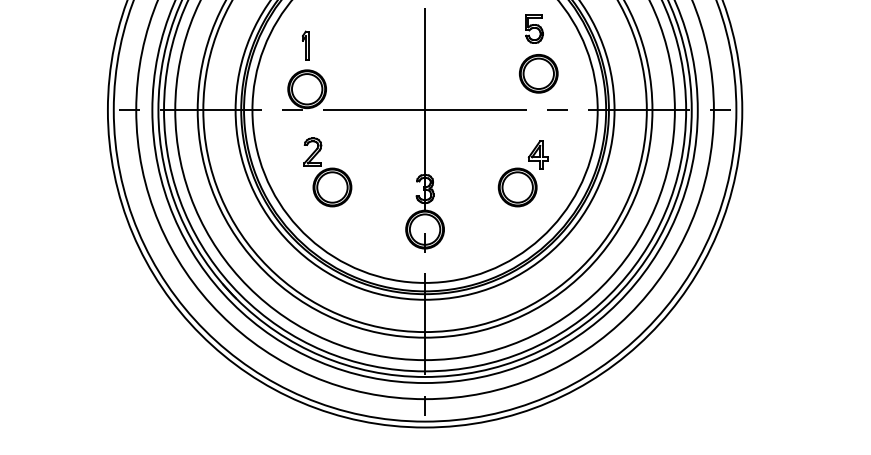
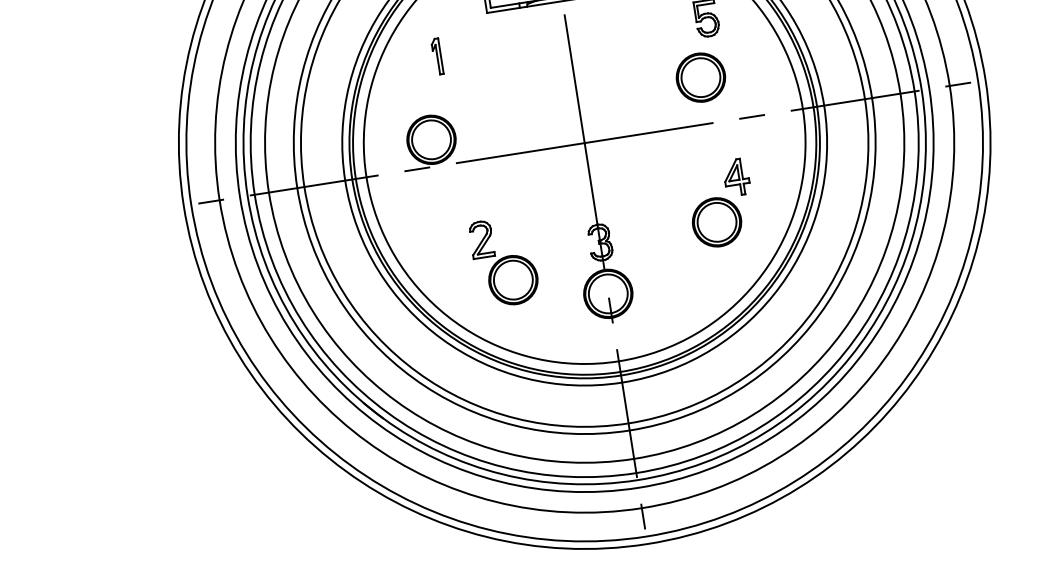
part: (305, 45) -> (436, 56), moved
part: (538, 73) -> (700, 77), moved
part: (327, 172) -> (504, 262), moved

